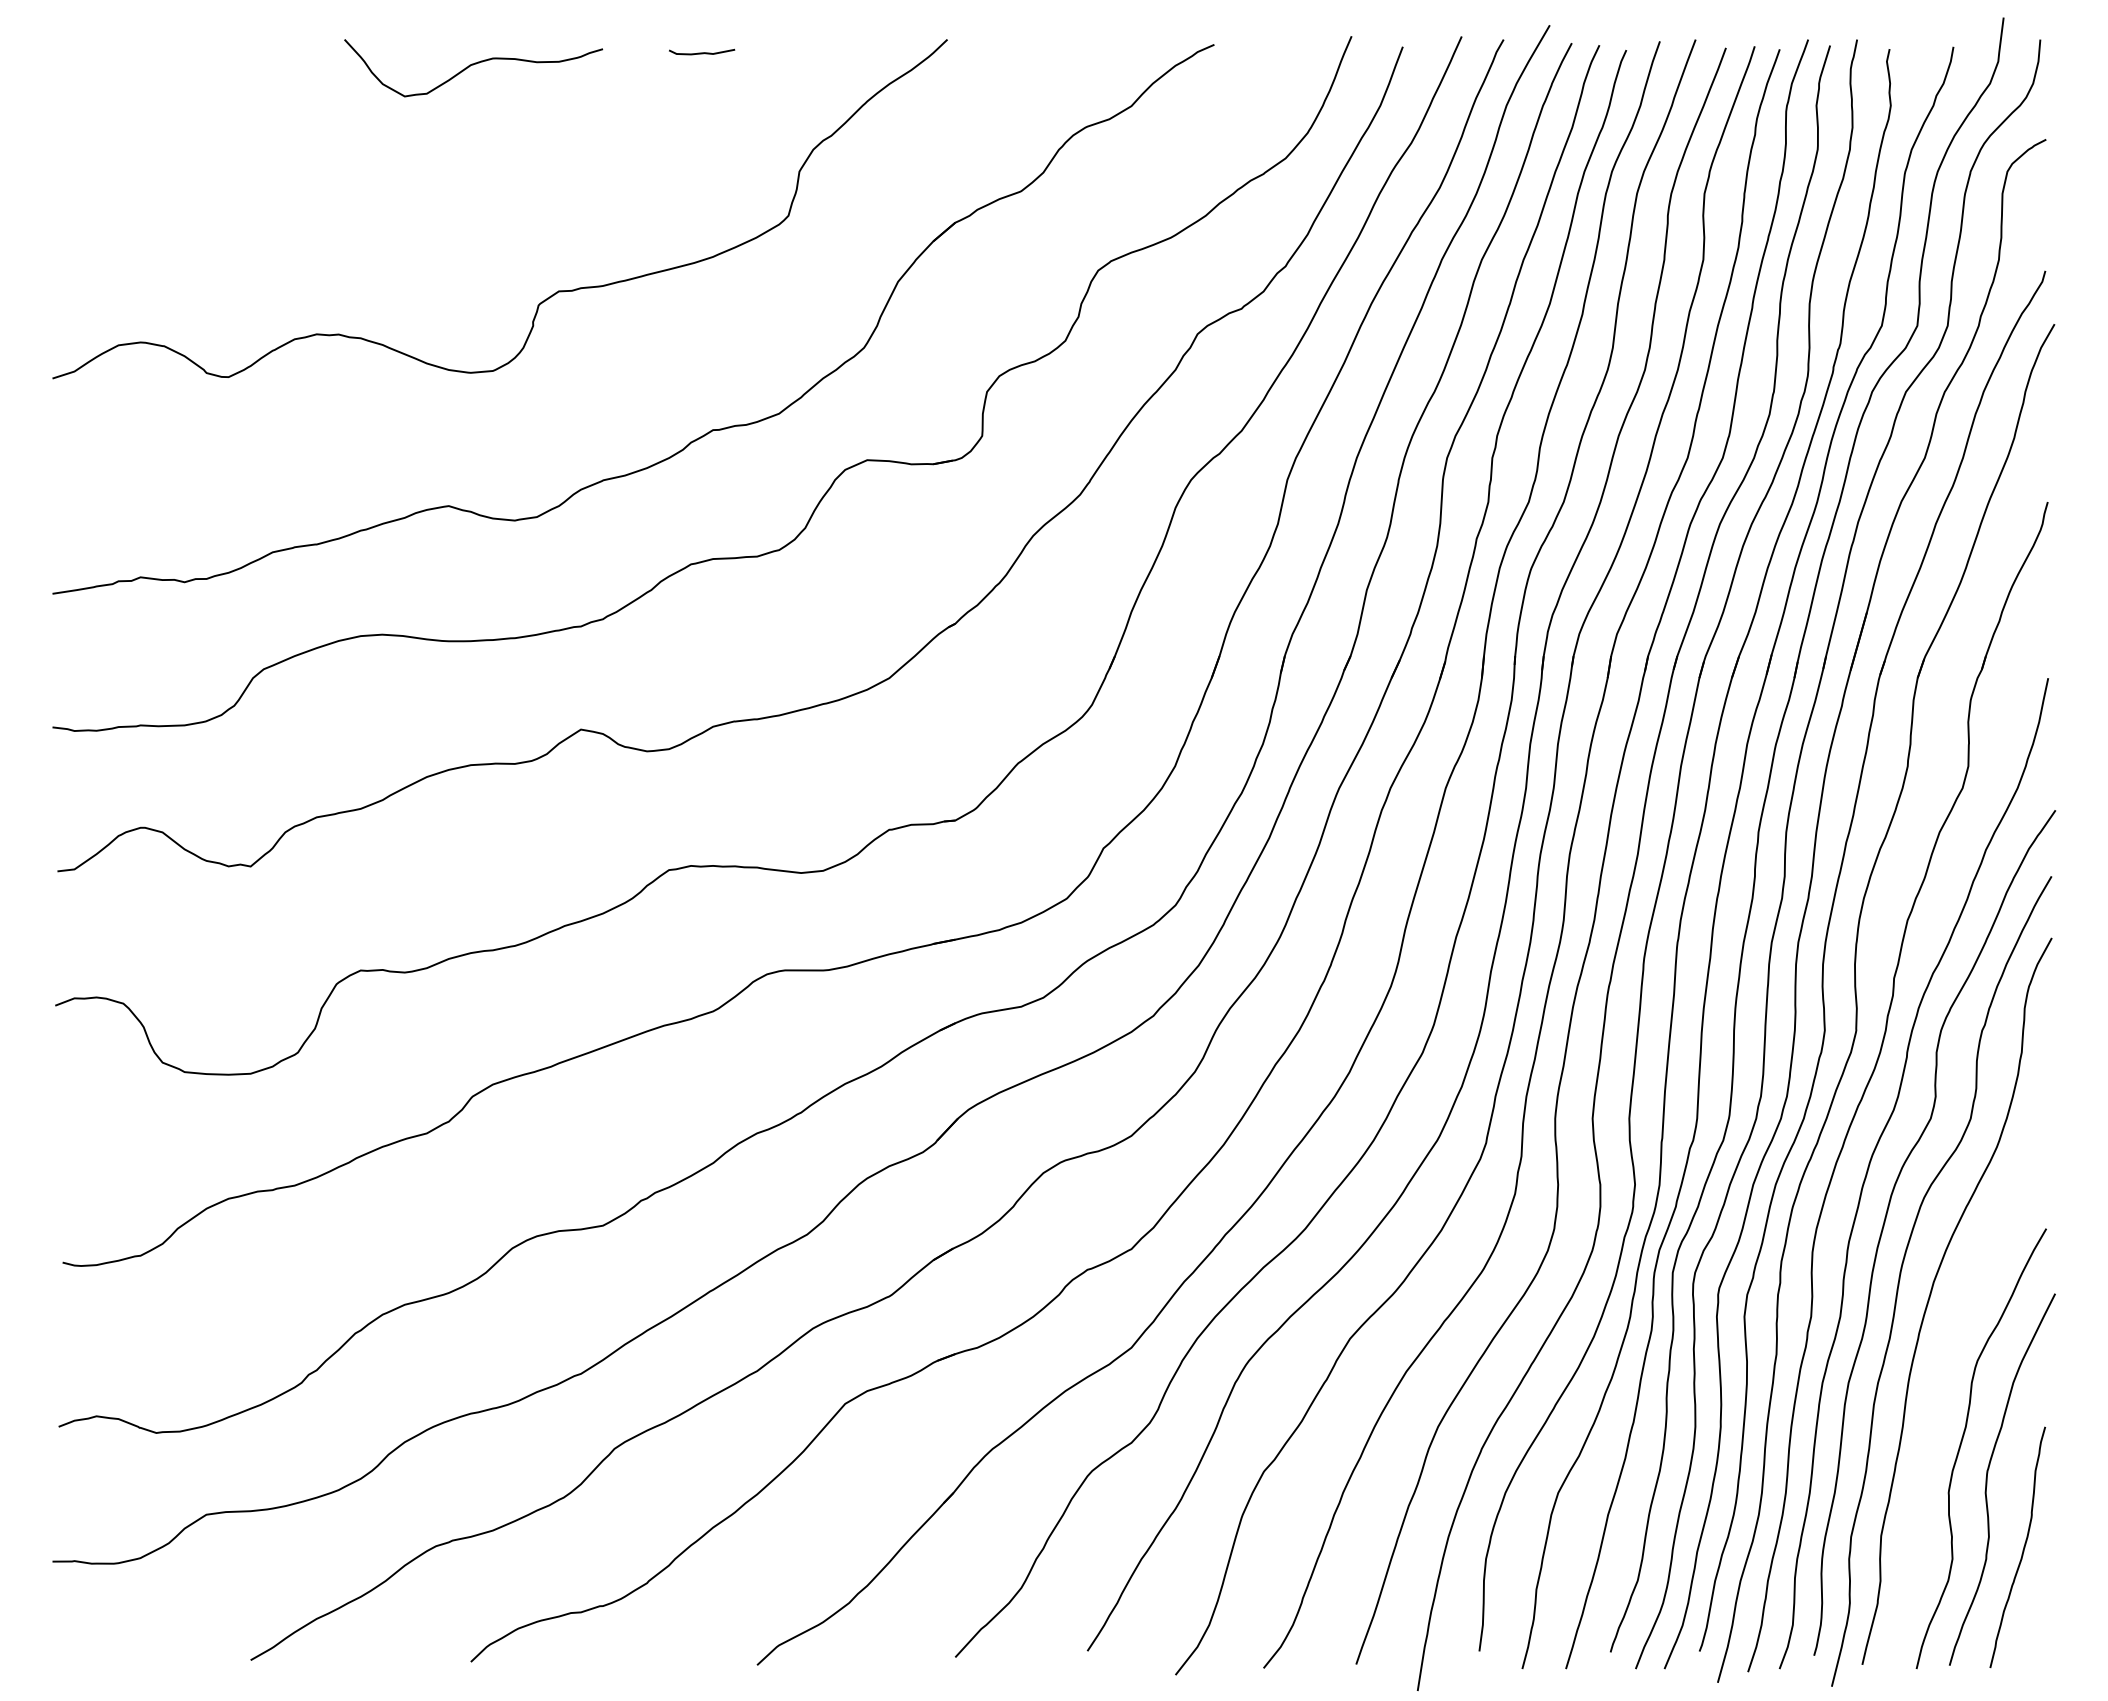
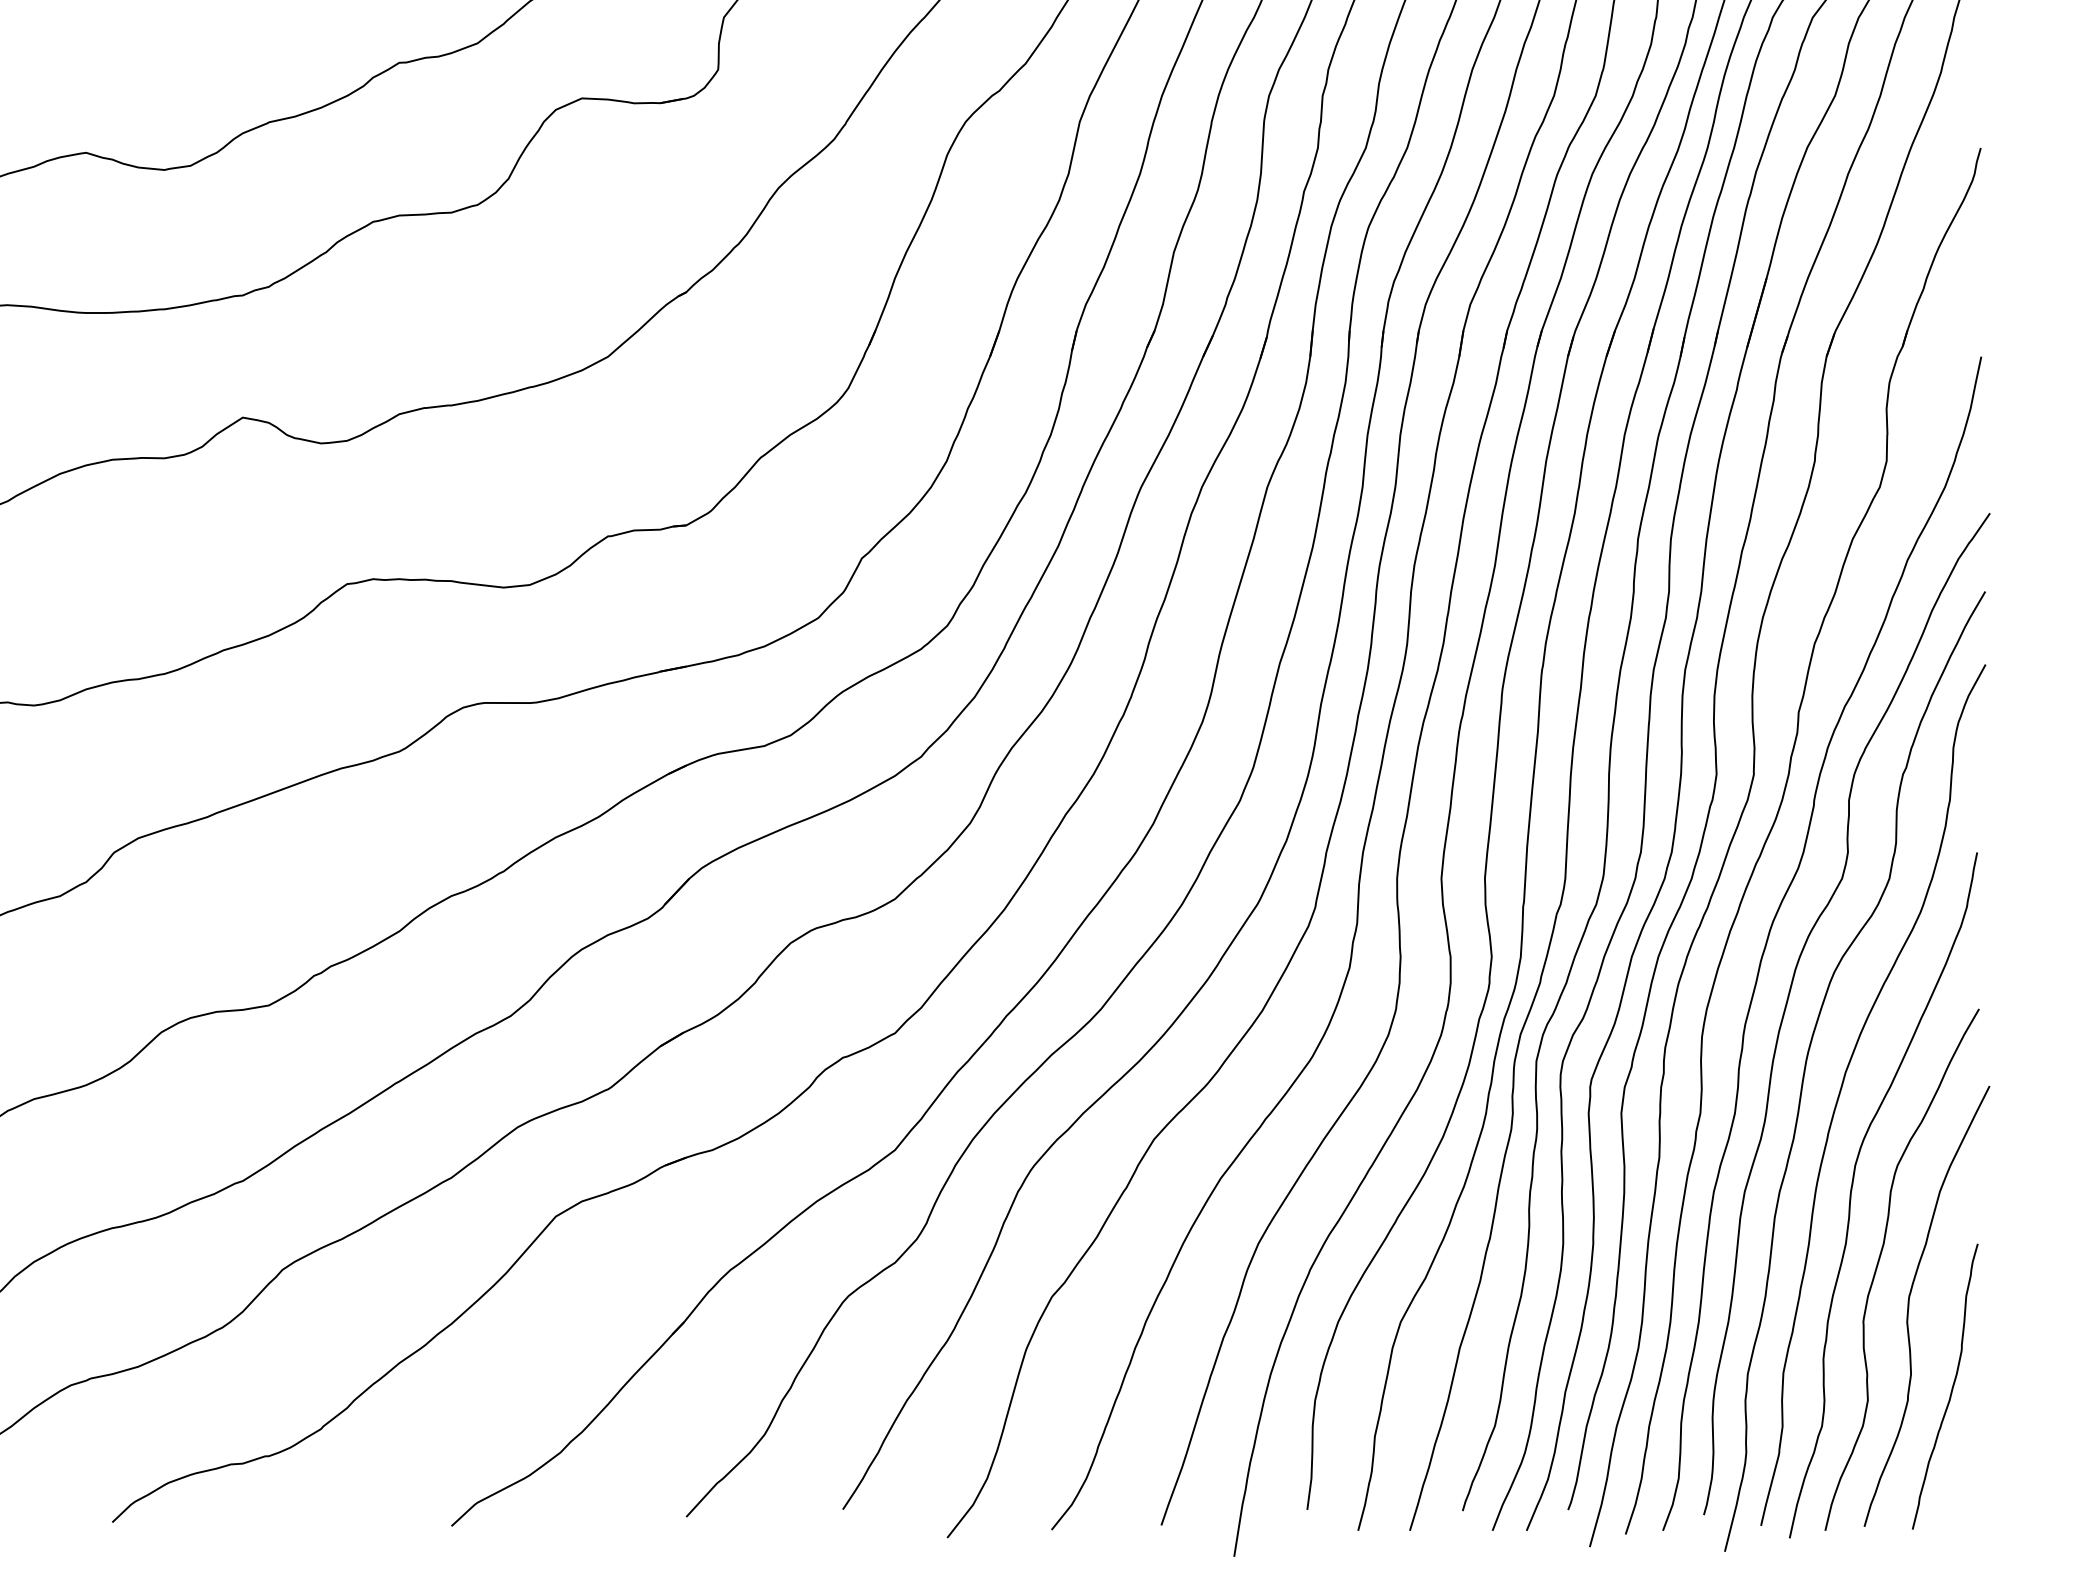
curve: (1939, 1383) -> (1852, 1192), added

